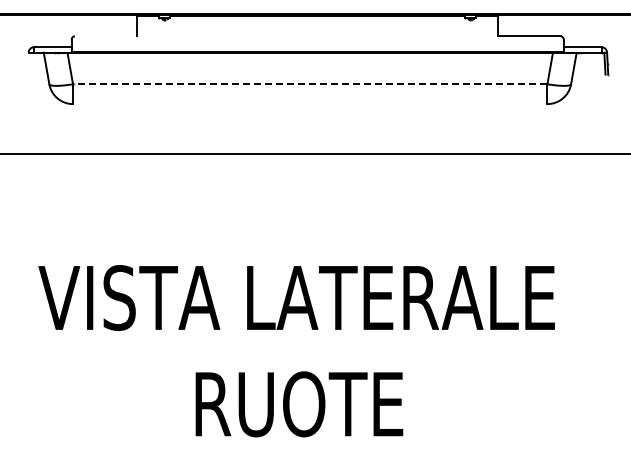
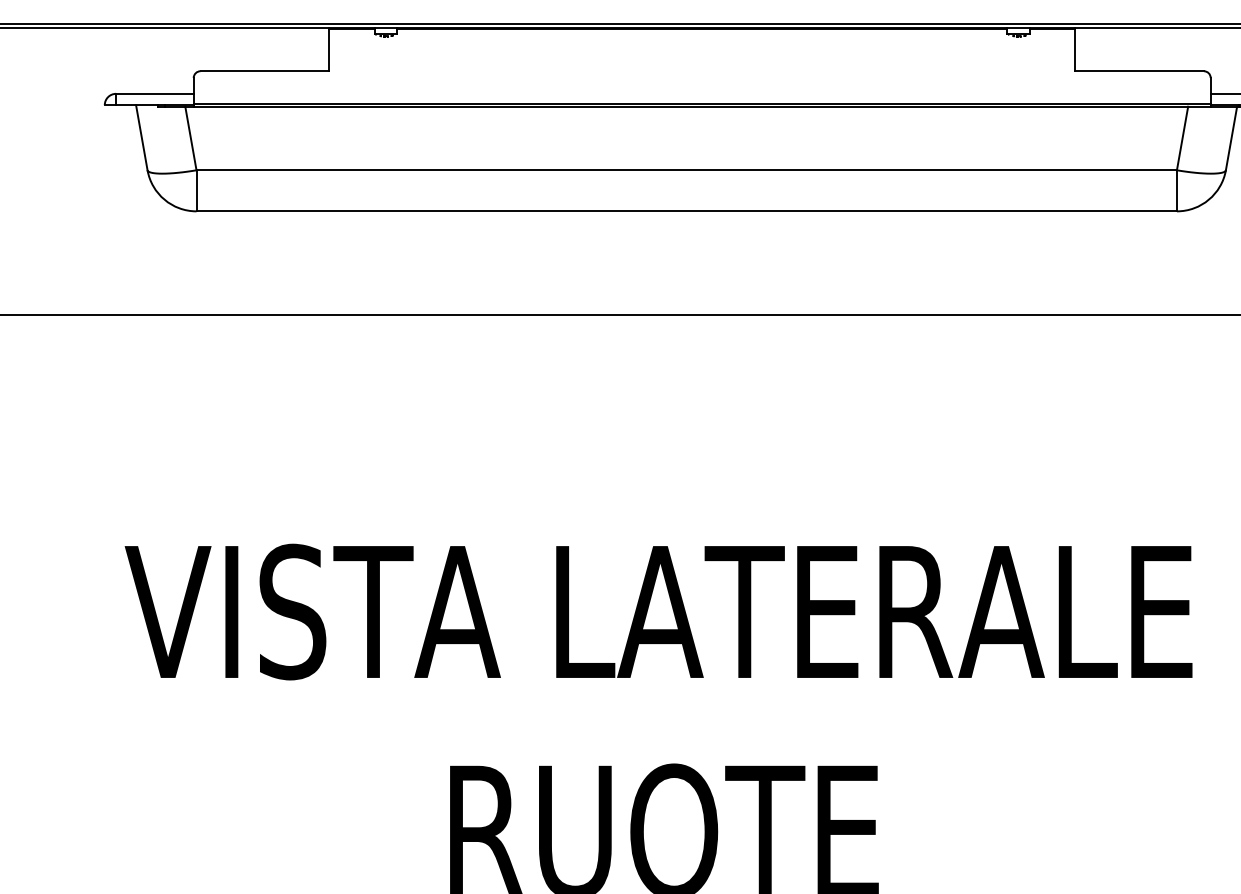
line: (105, 36) -> (263, 71), added
line: (309, 84) -> (685, 170), dashed -> solid
line: (310, 104) -> (687, 212), added

